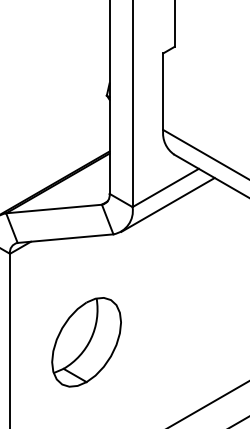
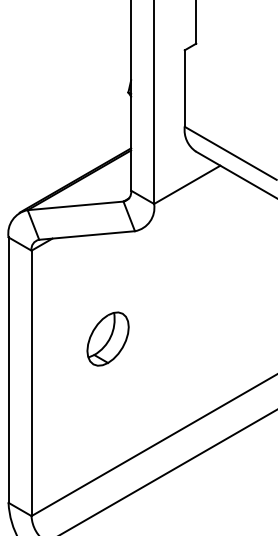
line: (167, 204) -> (189, 201), removed
part: (85, 341) -> (107, 338), size x0.6

